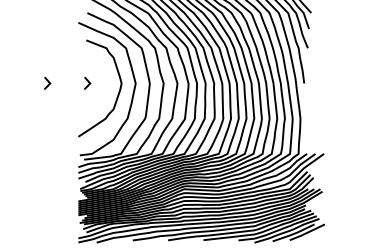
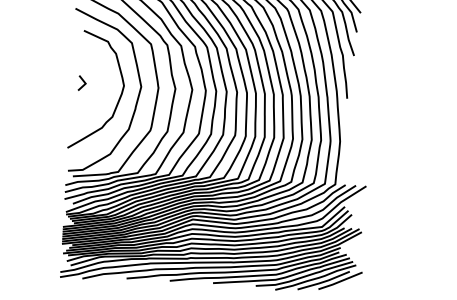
line: (47, 81) -> (33, 78), removed

